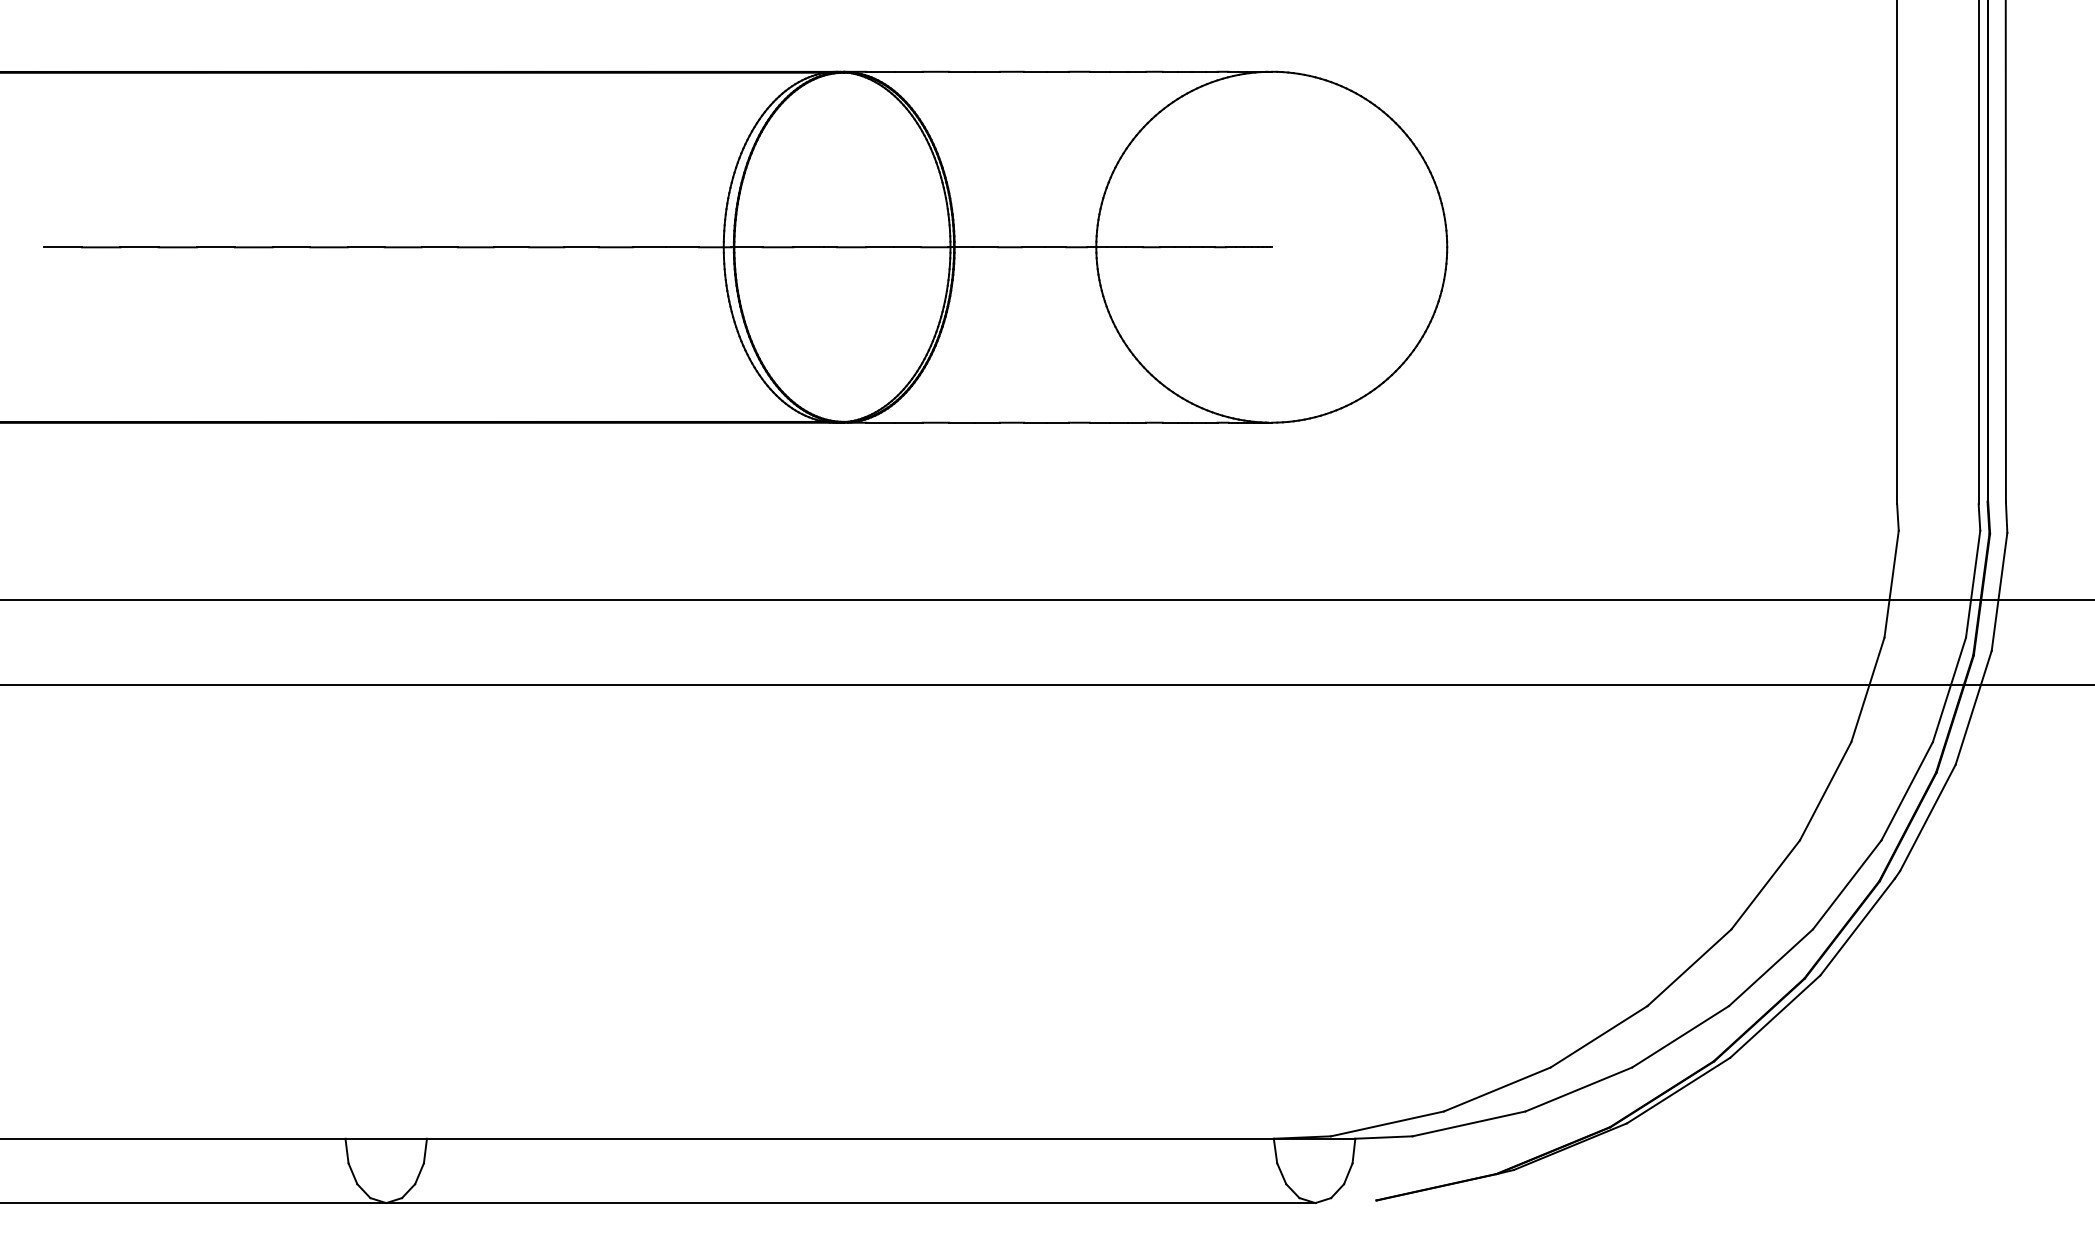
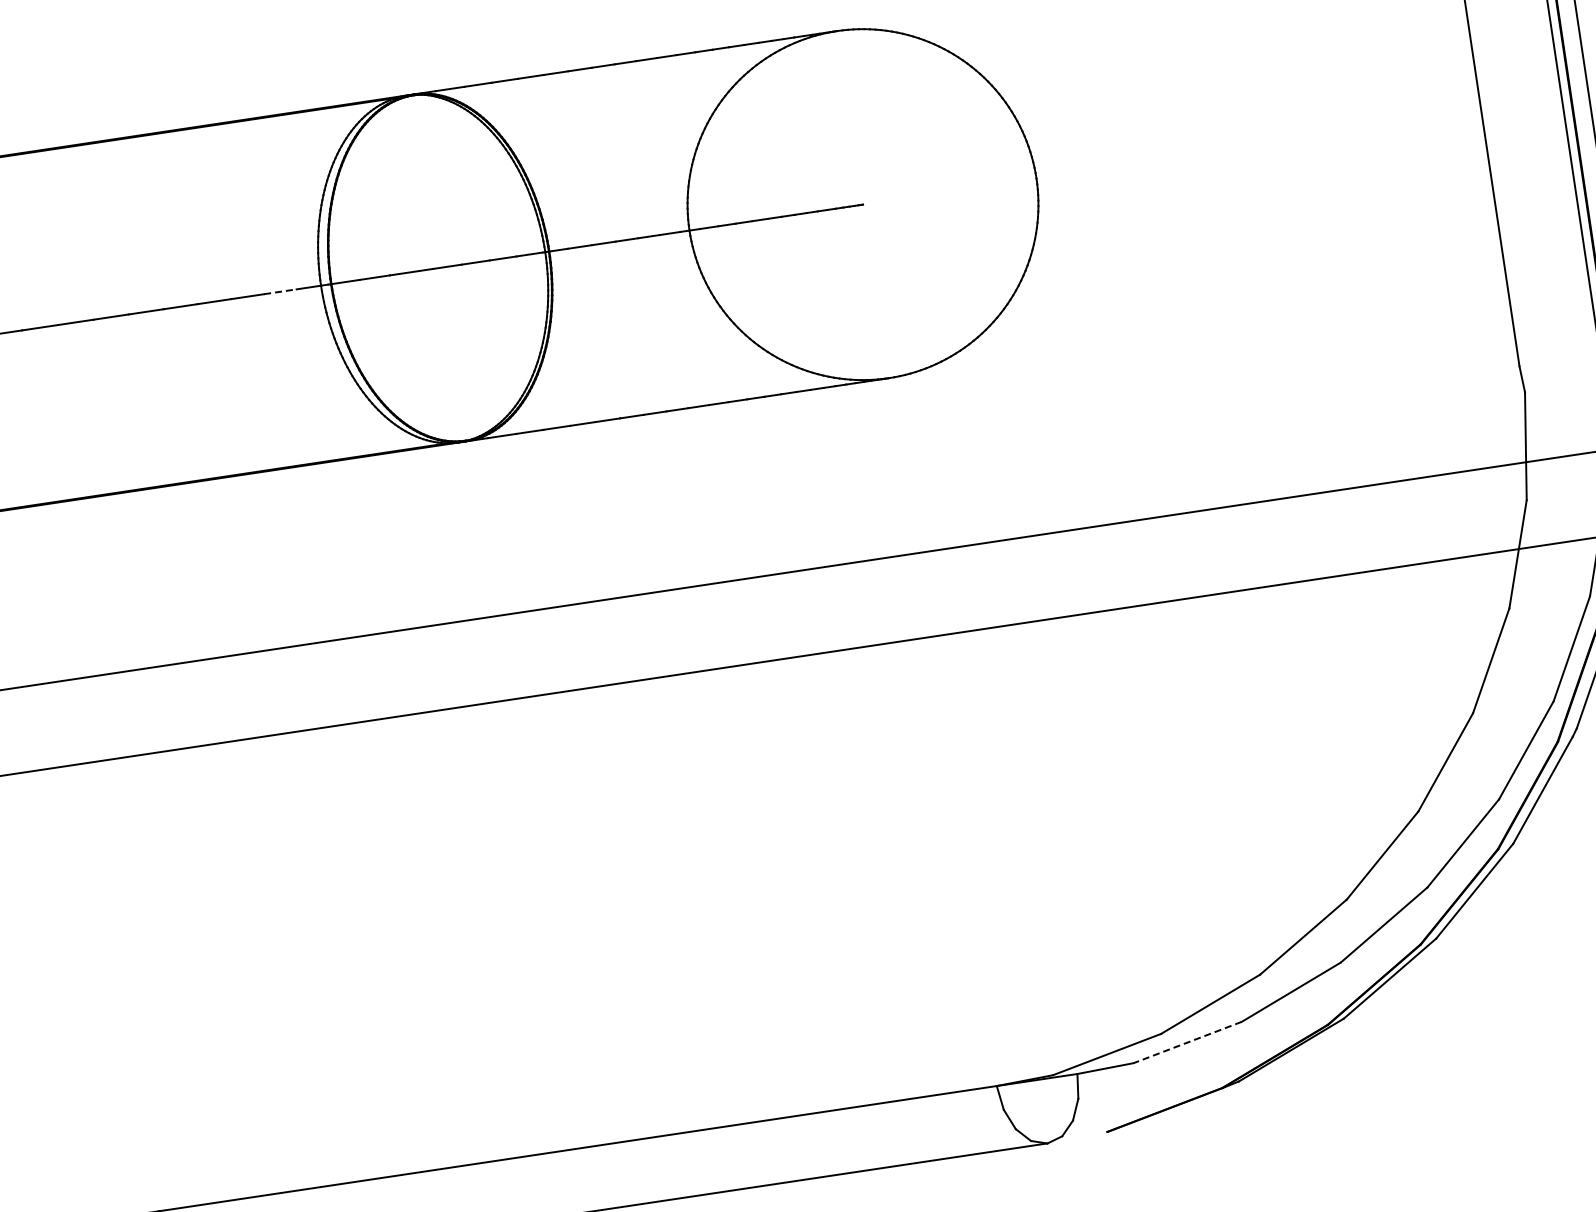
line: (683, 247) -> (281, 291), solid -> dashed
line: (1469, 1123) -> (1188, 1042), solid -> dashed

